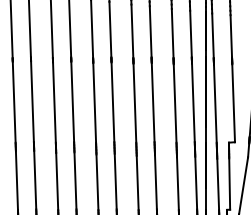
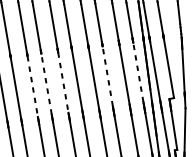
line: (72, 101) -> (46, 83), solid -> dashed
line: (94, 102) -> (63, 82), solid -> dashed
line: (153, 102) -> (108, 76), solid -> dashed
line: (193, 102) -> (138, 72), solid -> dashed
line: (54, 103) -> (32, 87), solid -> dashed

